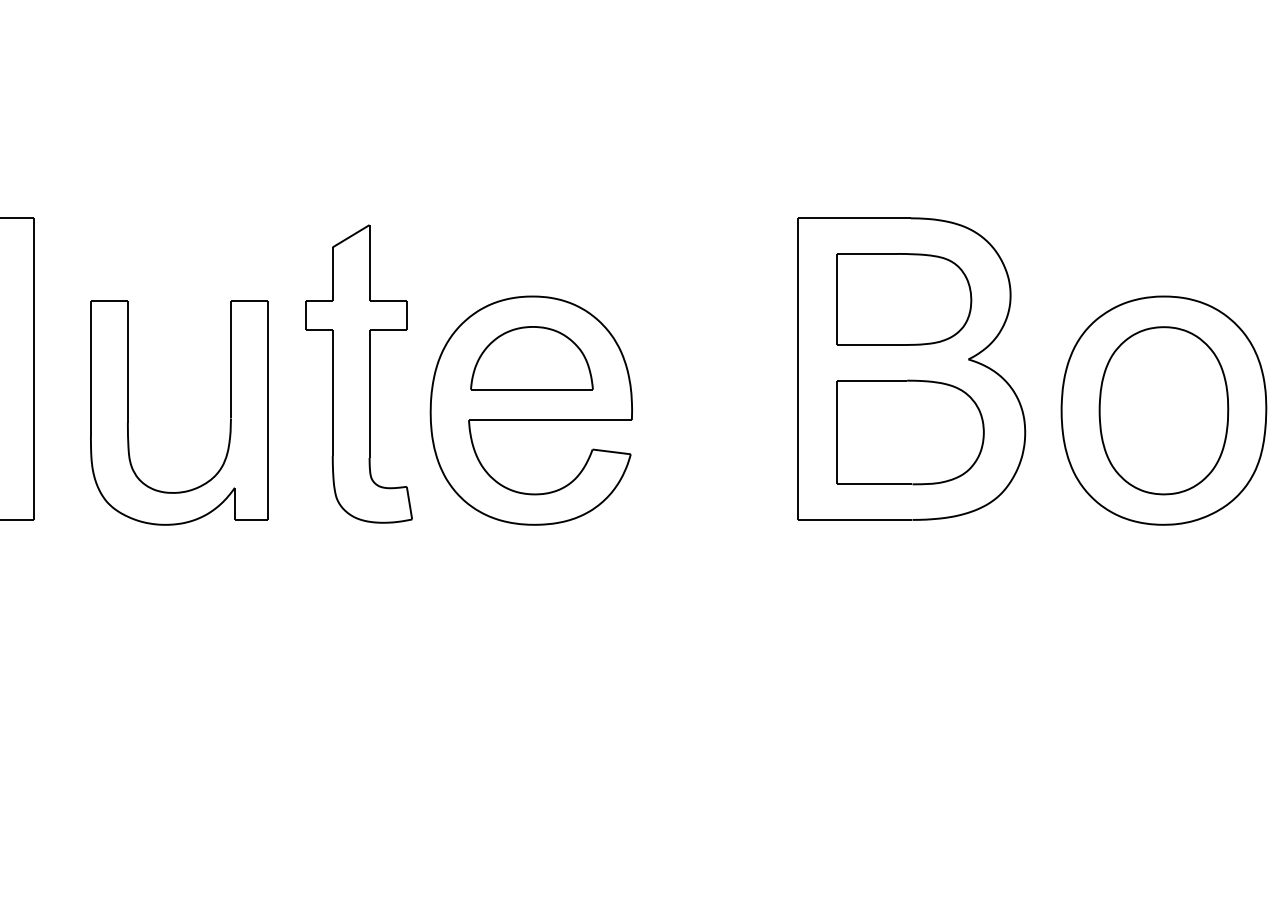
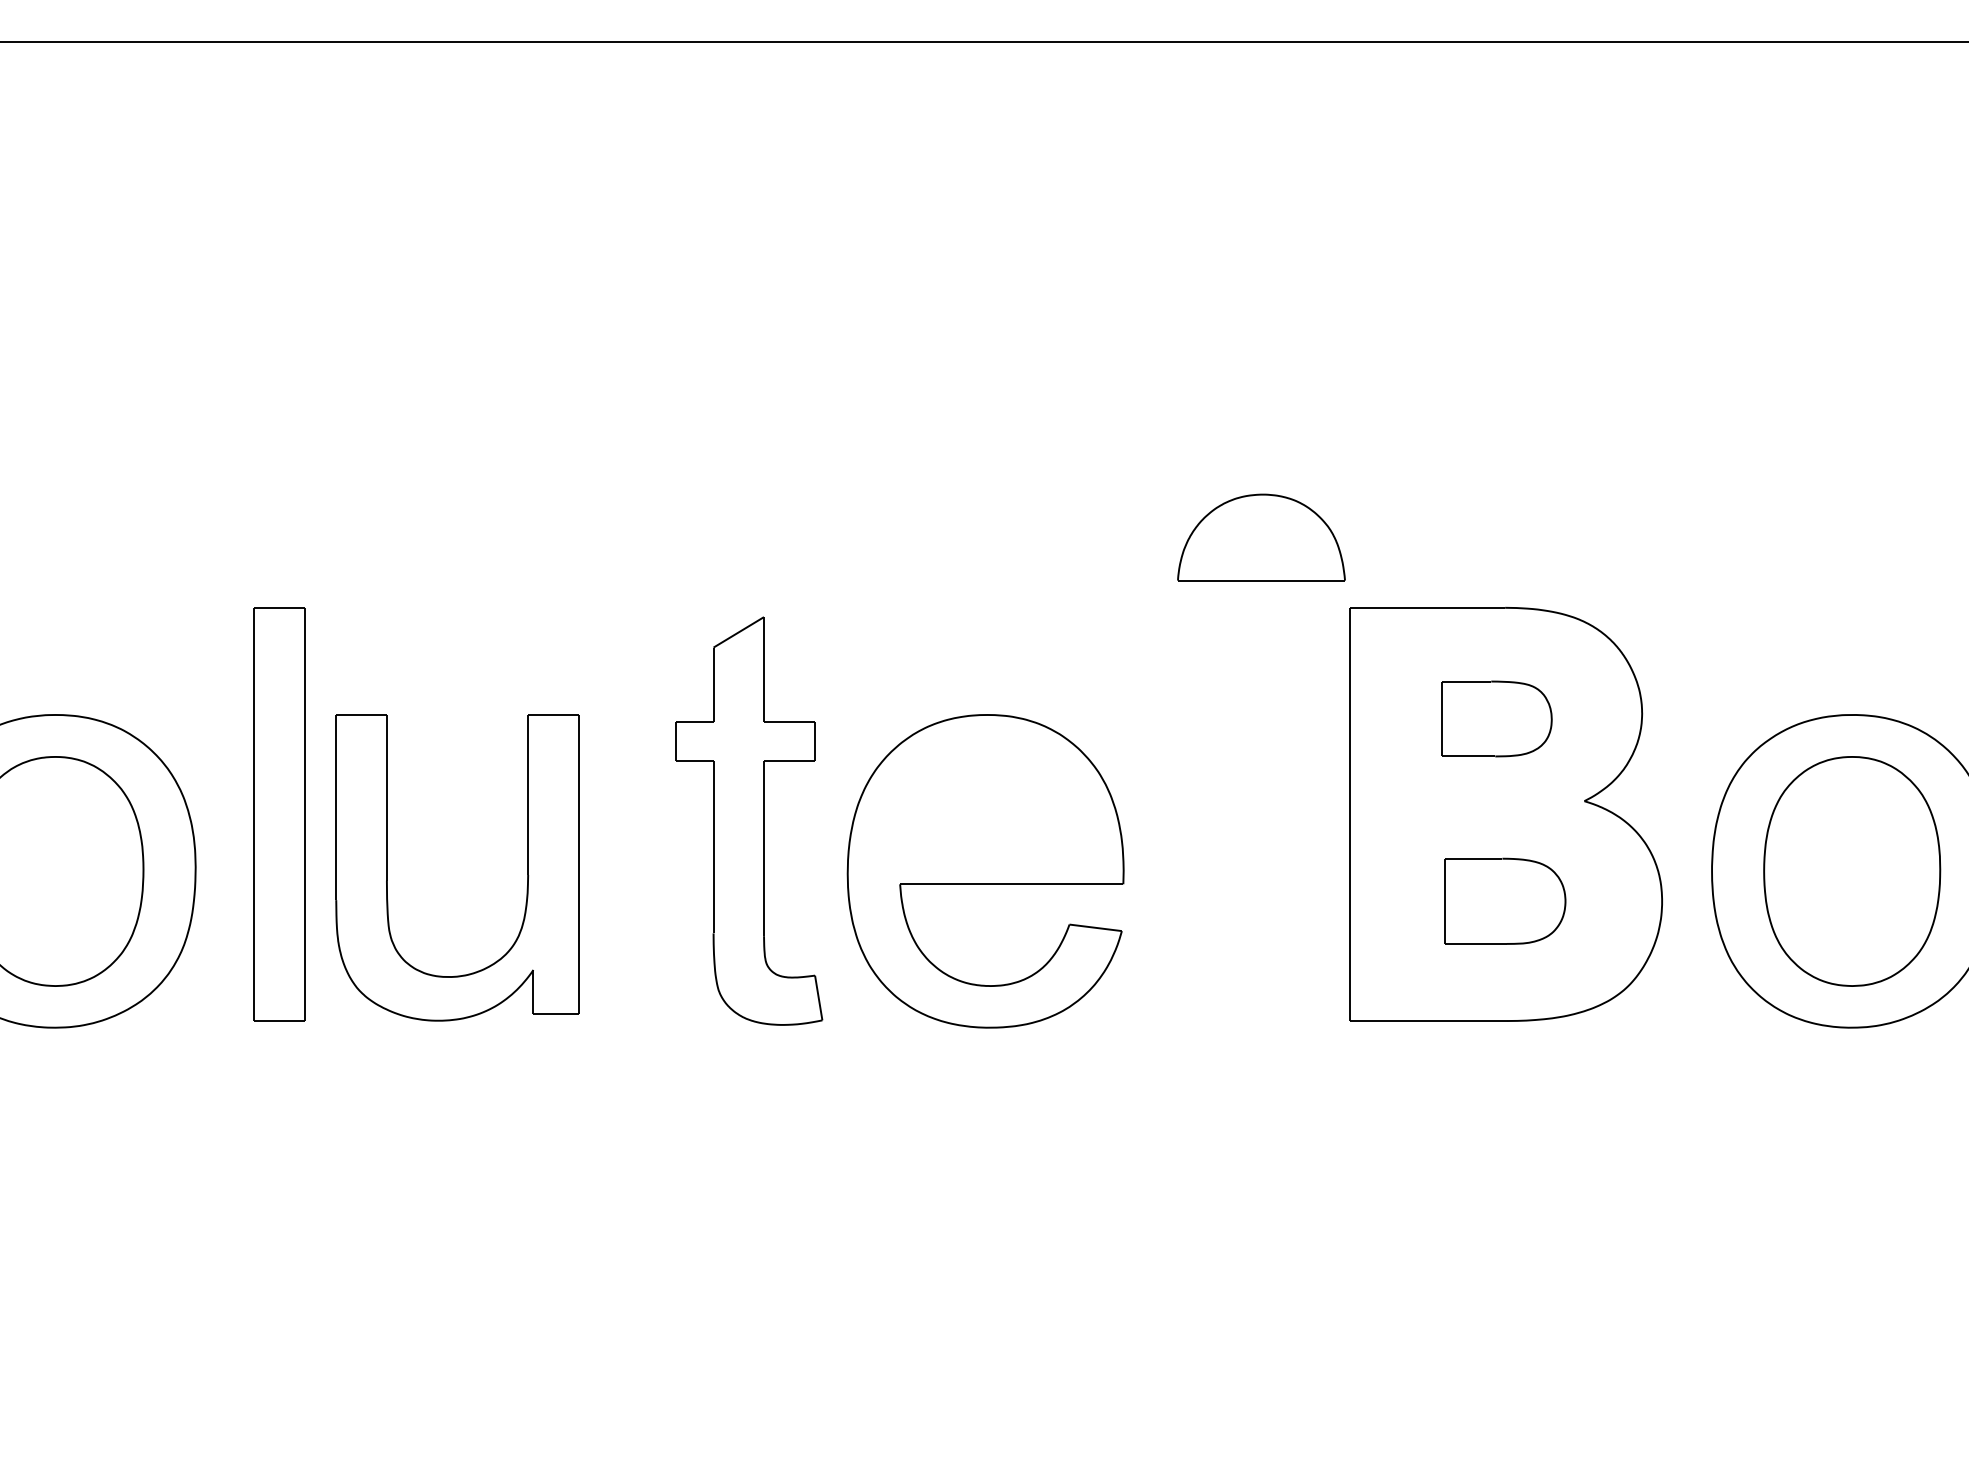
part: (904, 299) -> (1496, 718), size x0.6
part: (531, 358) -> (1261, 537), moved
part: (128, 412) -> (387, 867), moved
part: (910, 432) -> (1505, 901), size x0.6

